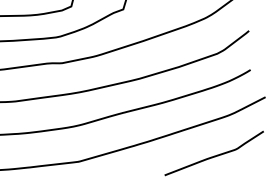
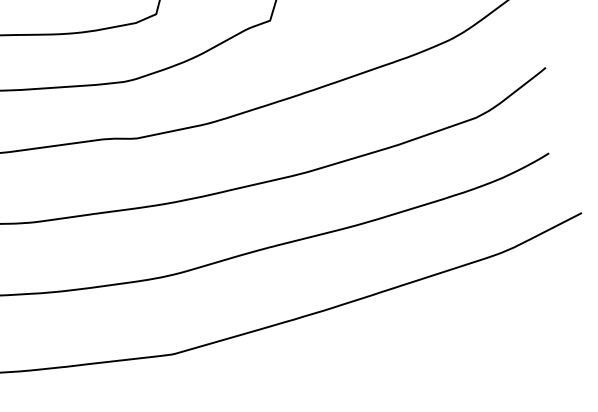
curve: (214, 155) -> (469, 340), removed

